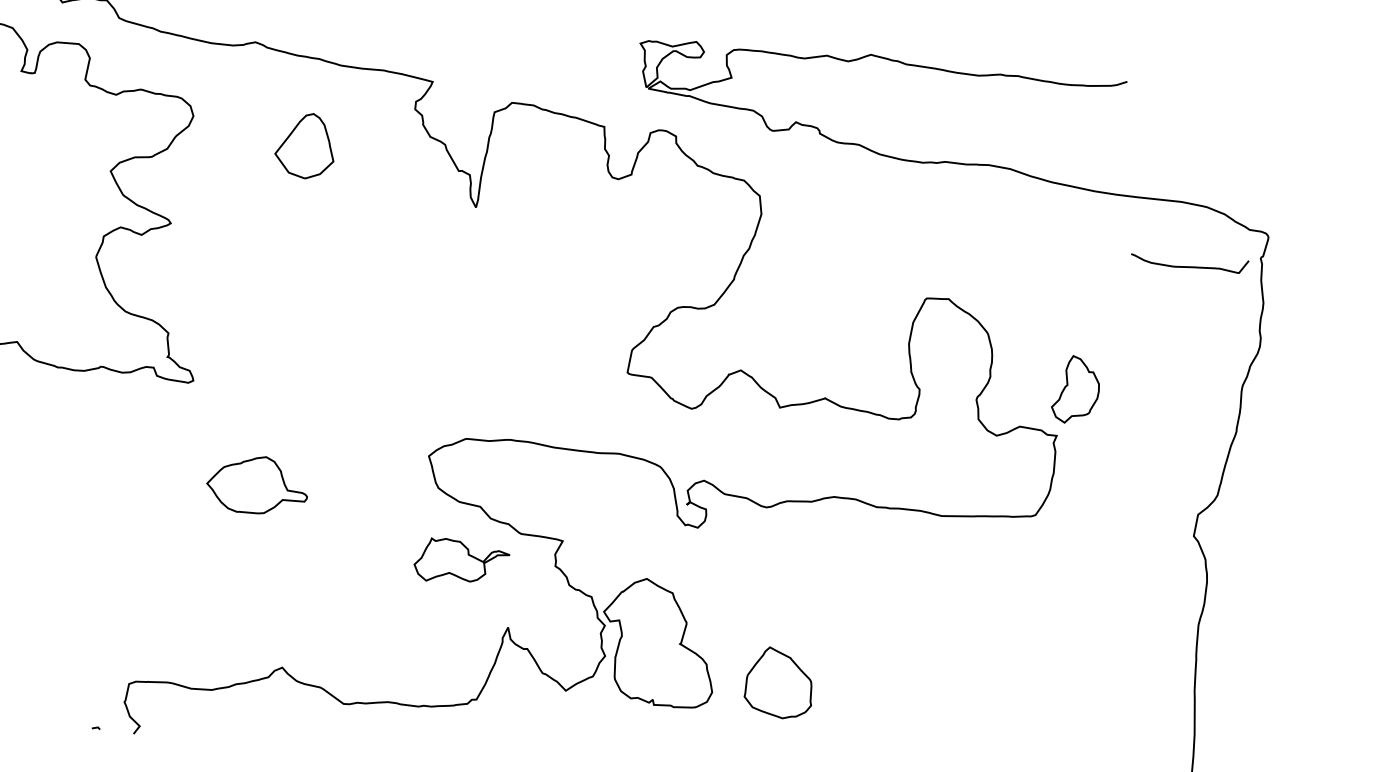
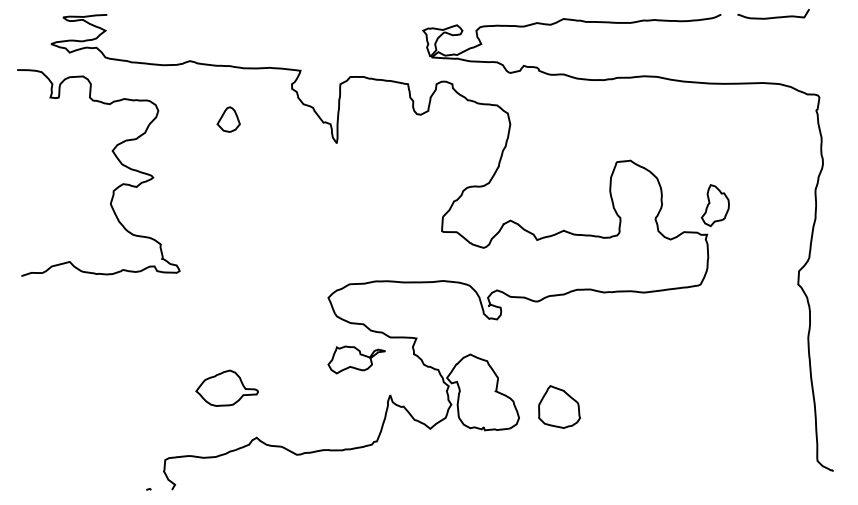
part: (305, 145) -> (228, 119), size x0.62
curve: (1190, 265) -> (774, 16), moved
part: (256, 483) -> (226, 387), moved

